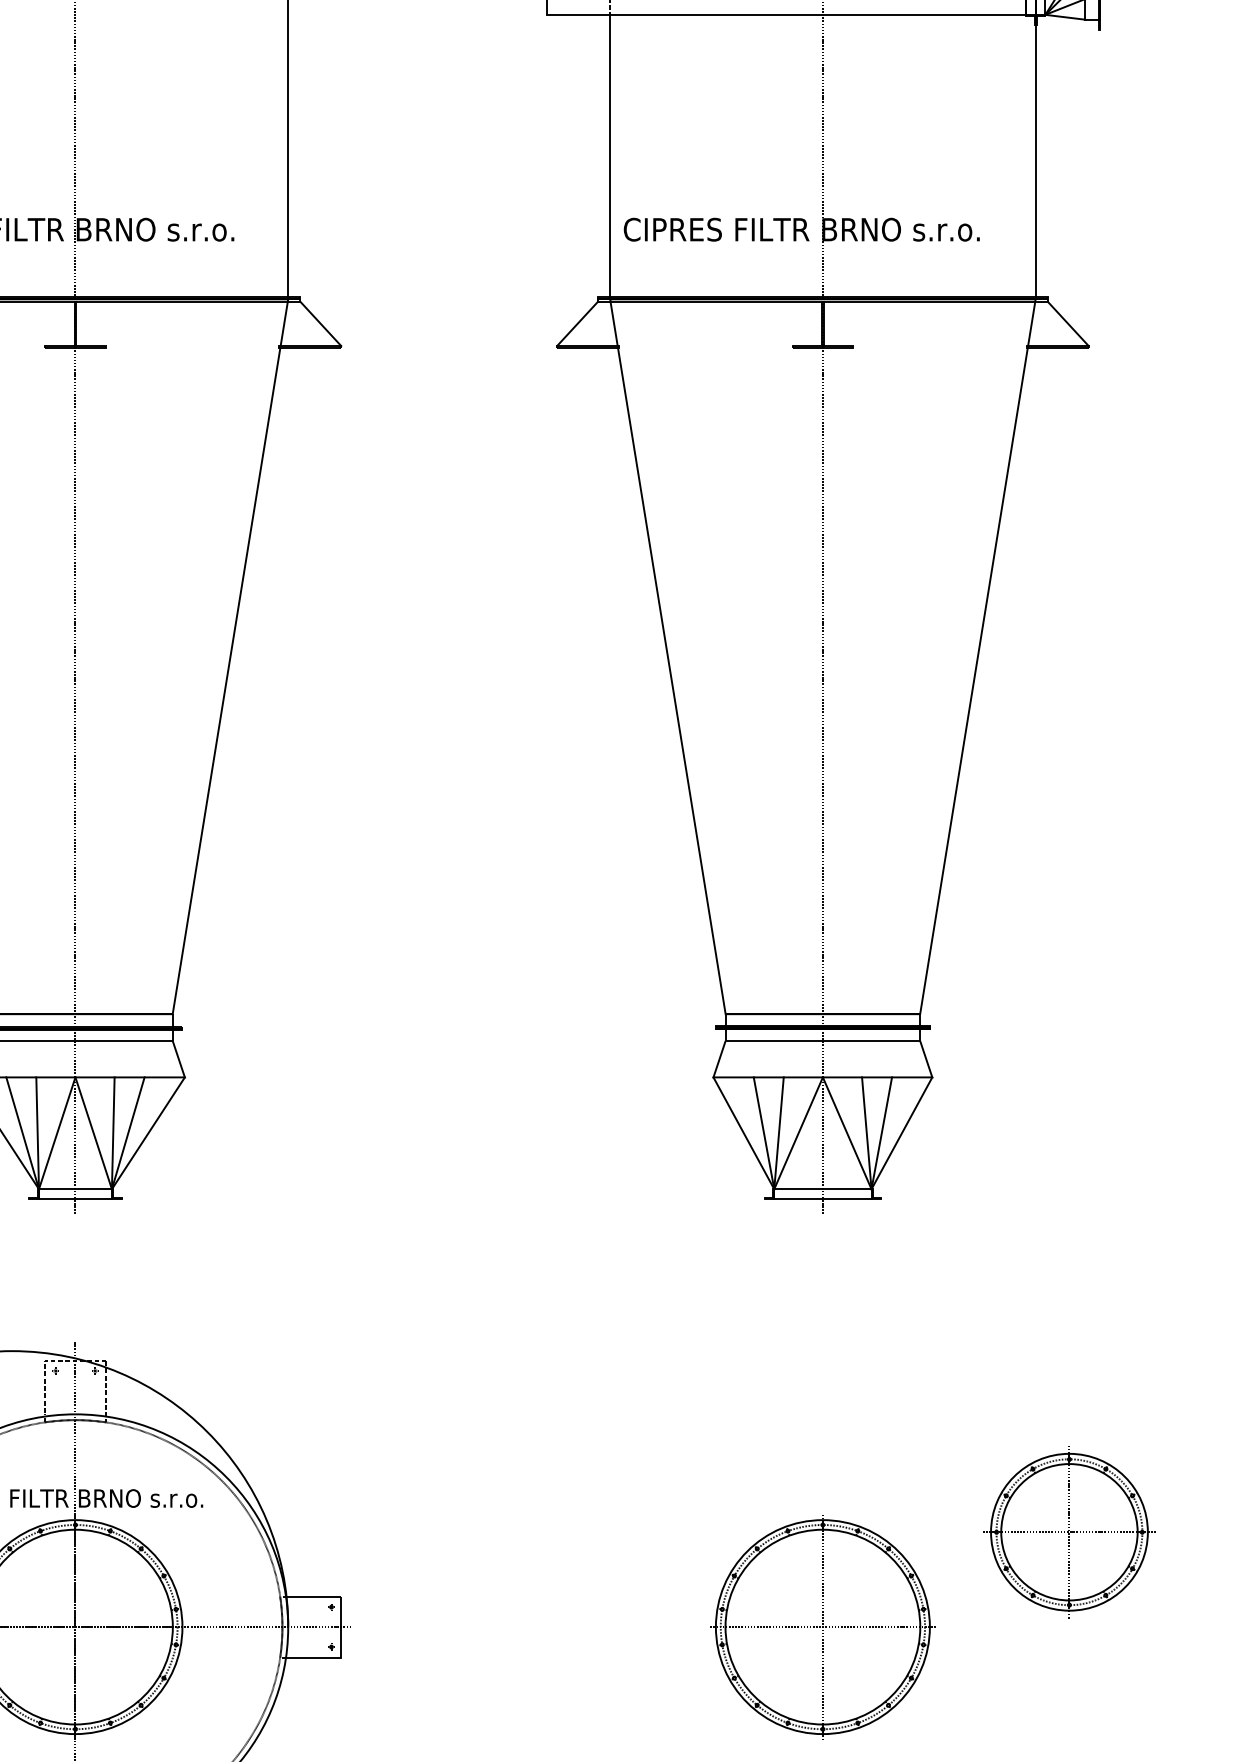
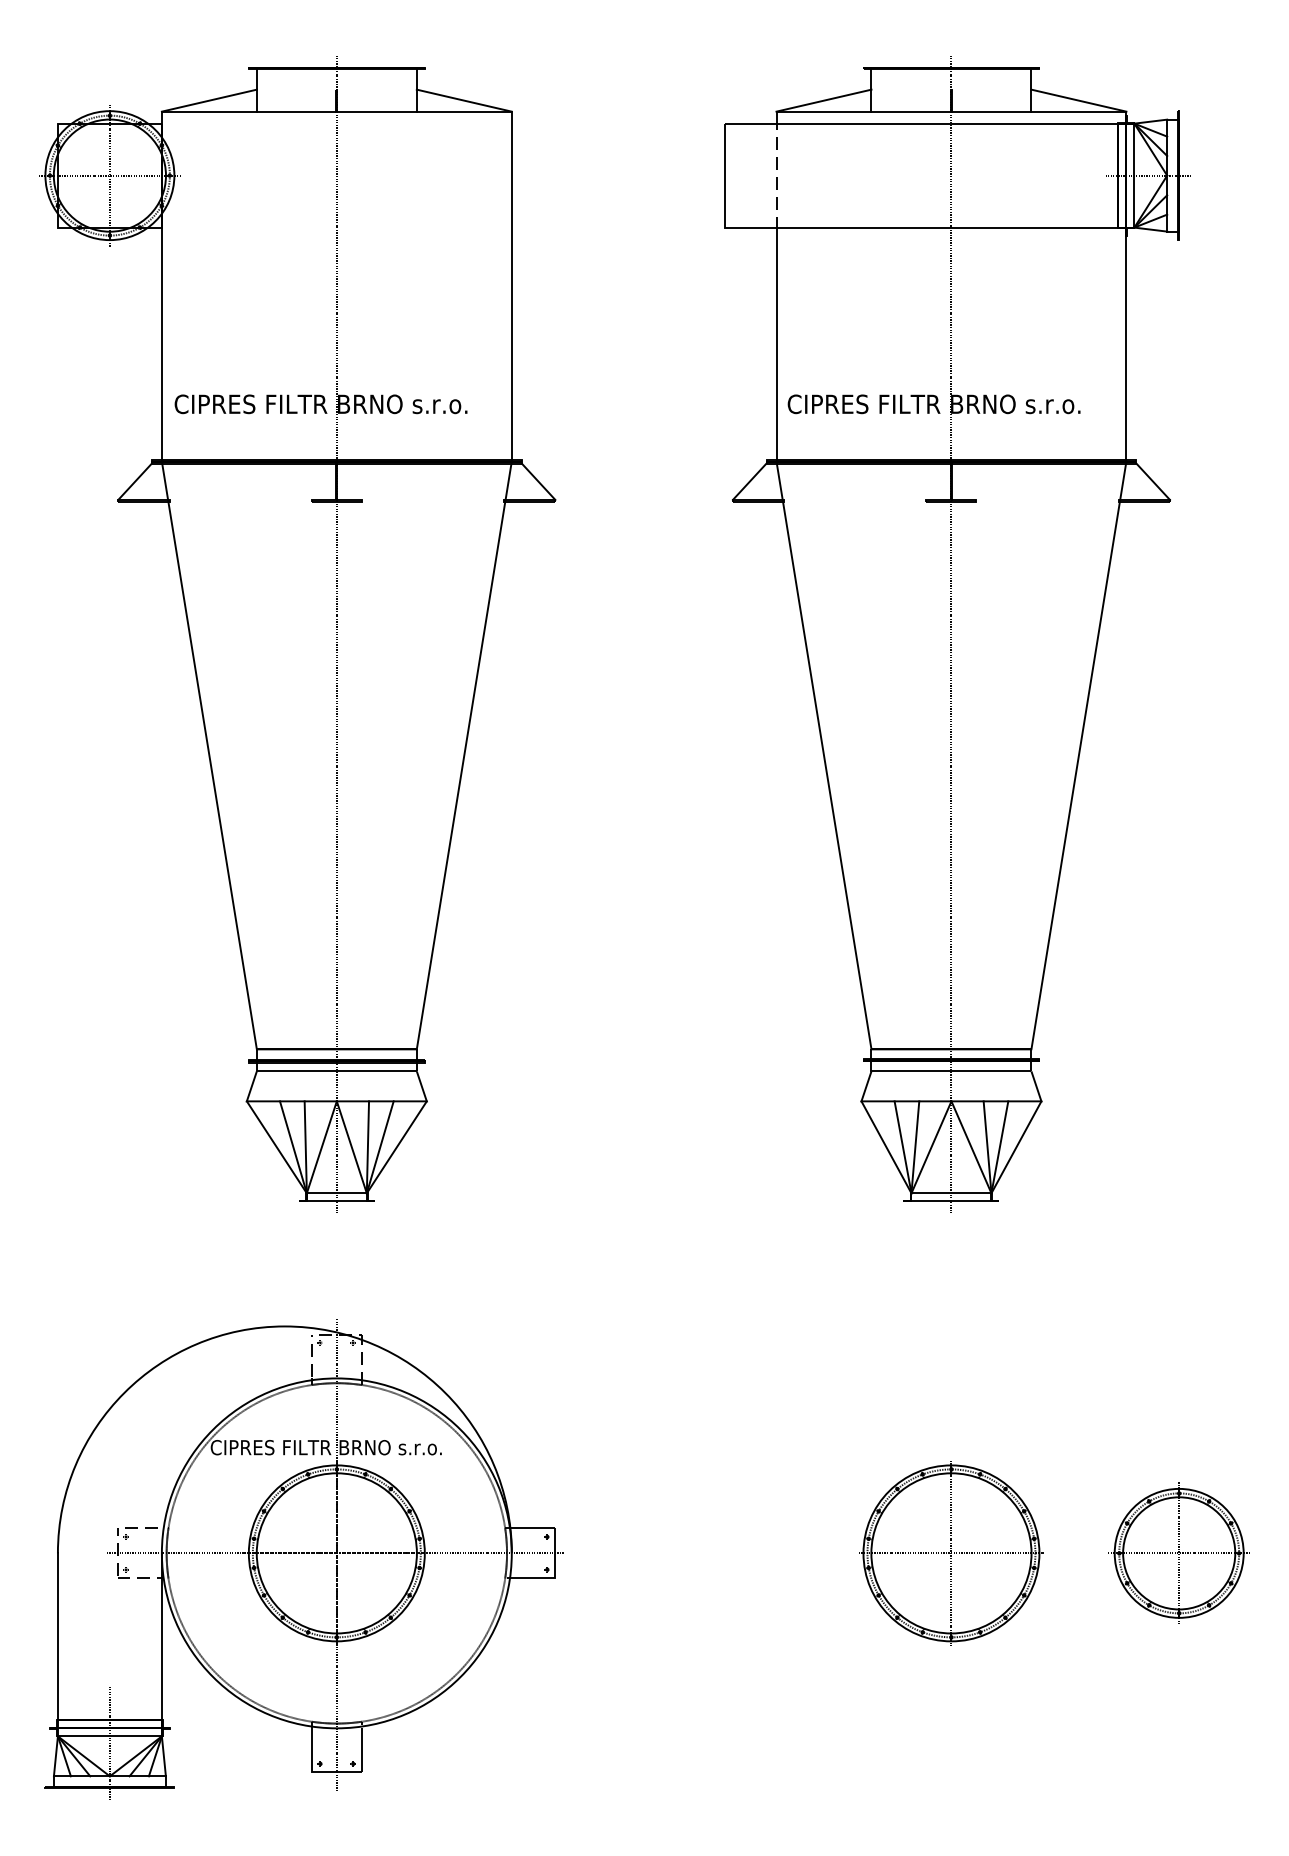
part: (1068, 1531) -> (1178, 1552), moved

